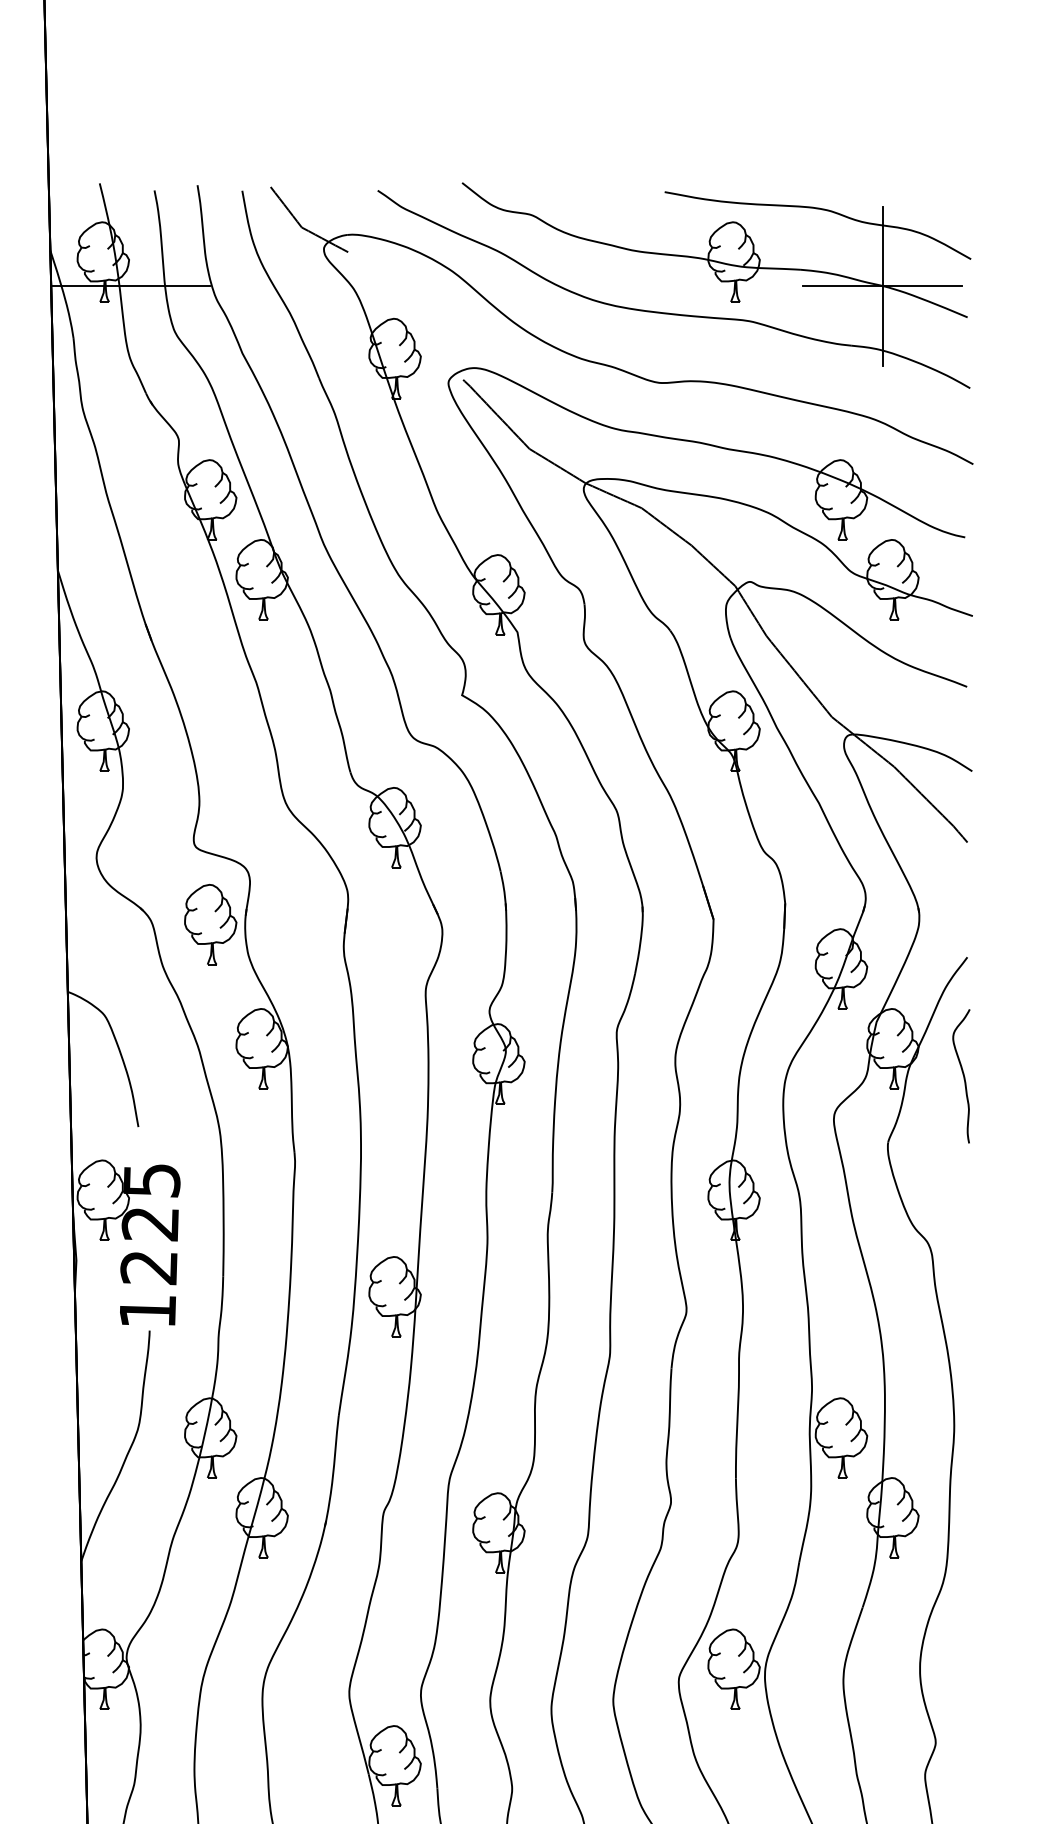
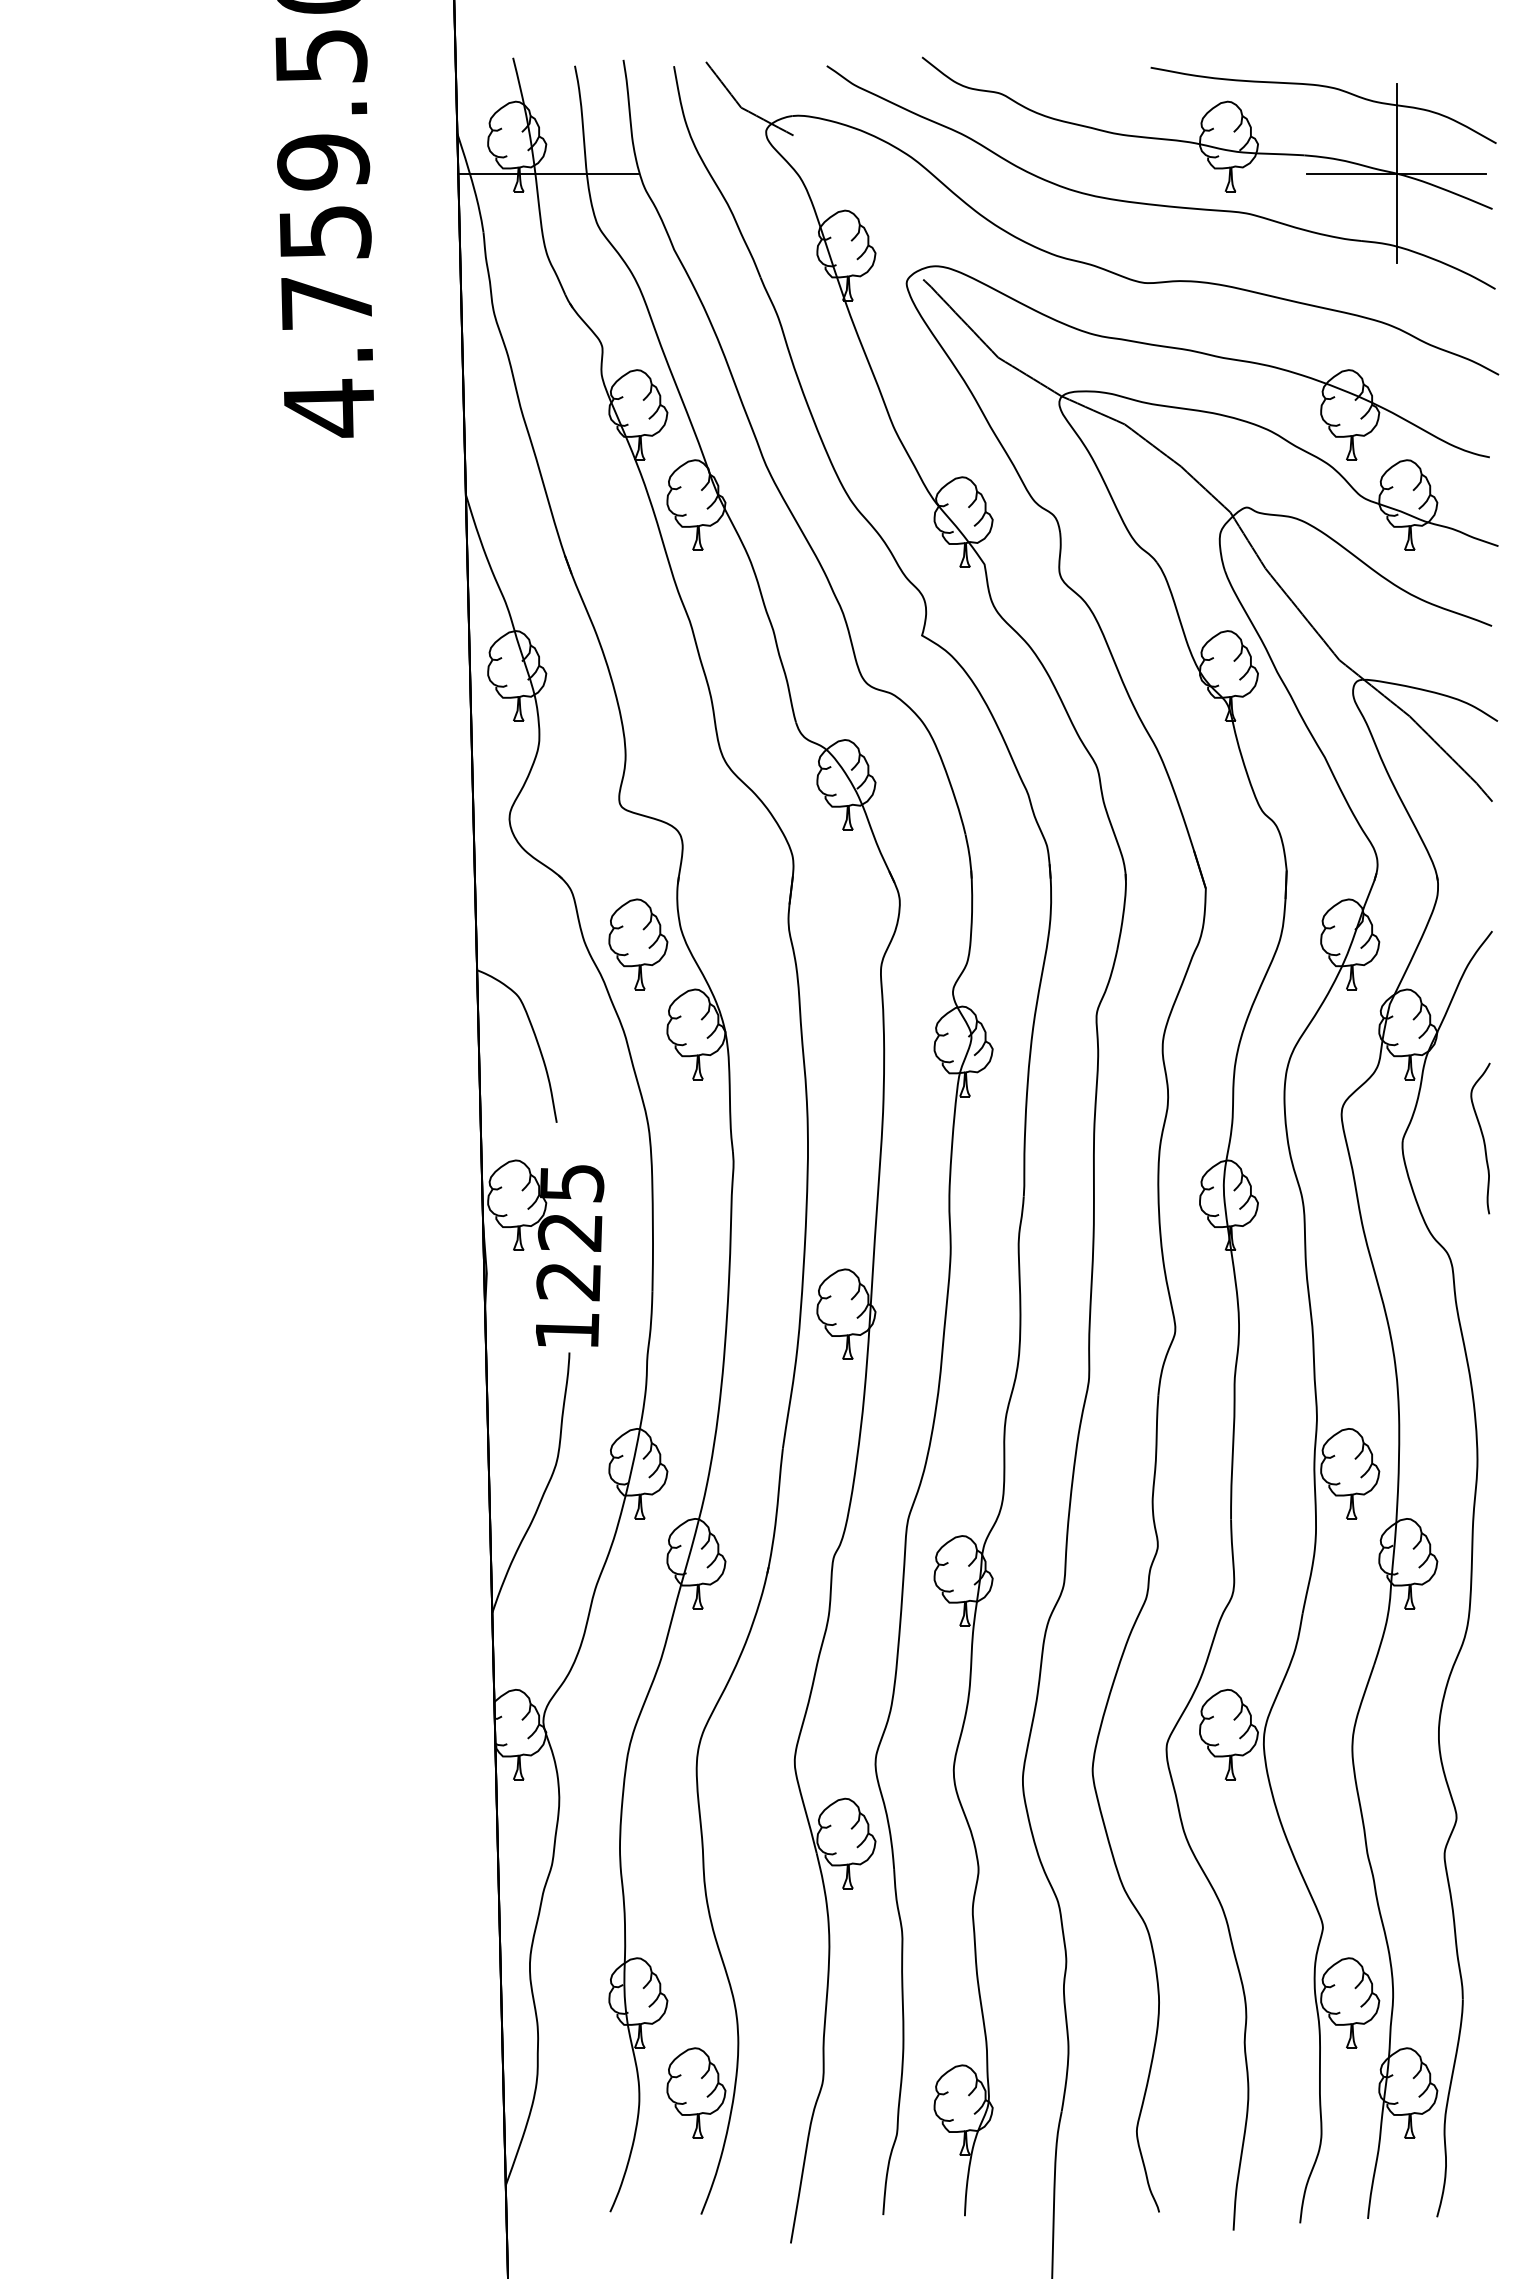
part: (210, 924) -> (638, 944), moved
curve: (963, 1076) -> (1482, 1138), moved

